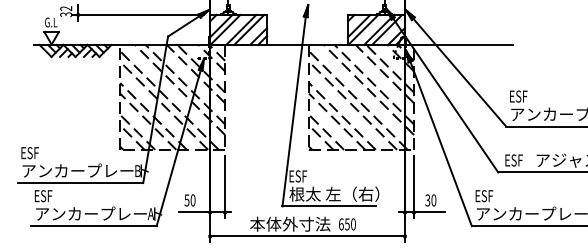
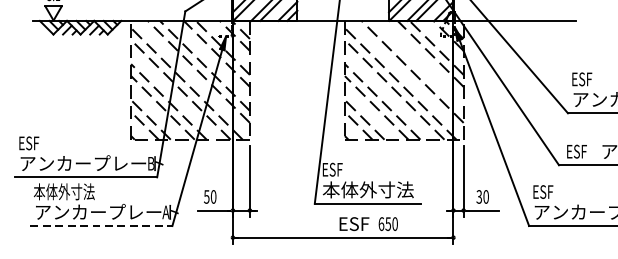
line: (373, 84) -> (417, 65), removed
text: (334, 193) -> (373, 189), 根太 左（右） -> 本体外寸法
text: (60, 195) -> (63, 191), ESF -> 本体外寸法
text: (290, 223) -> (323, 223), 本体外寸法 -> ESF
line: (93, 226) -> (100, 226), solid -> dashed

